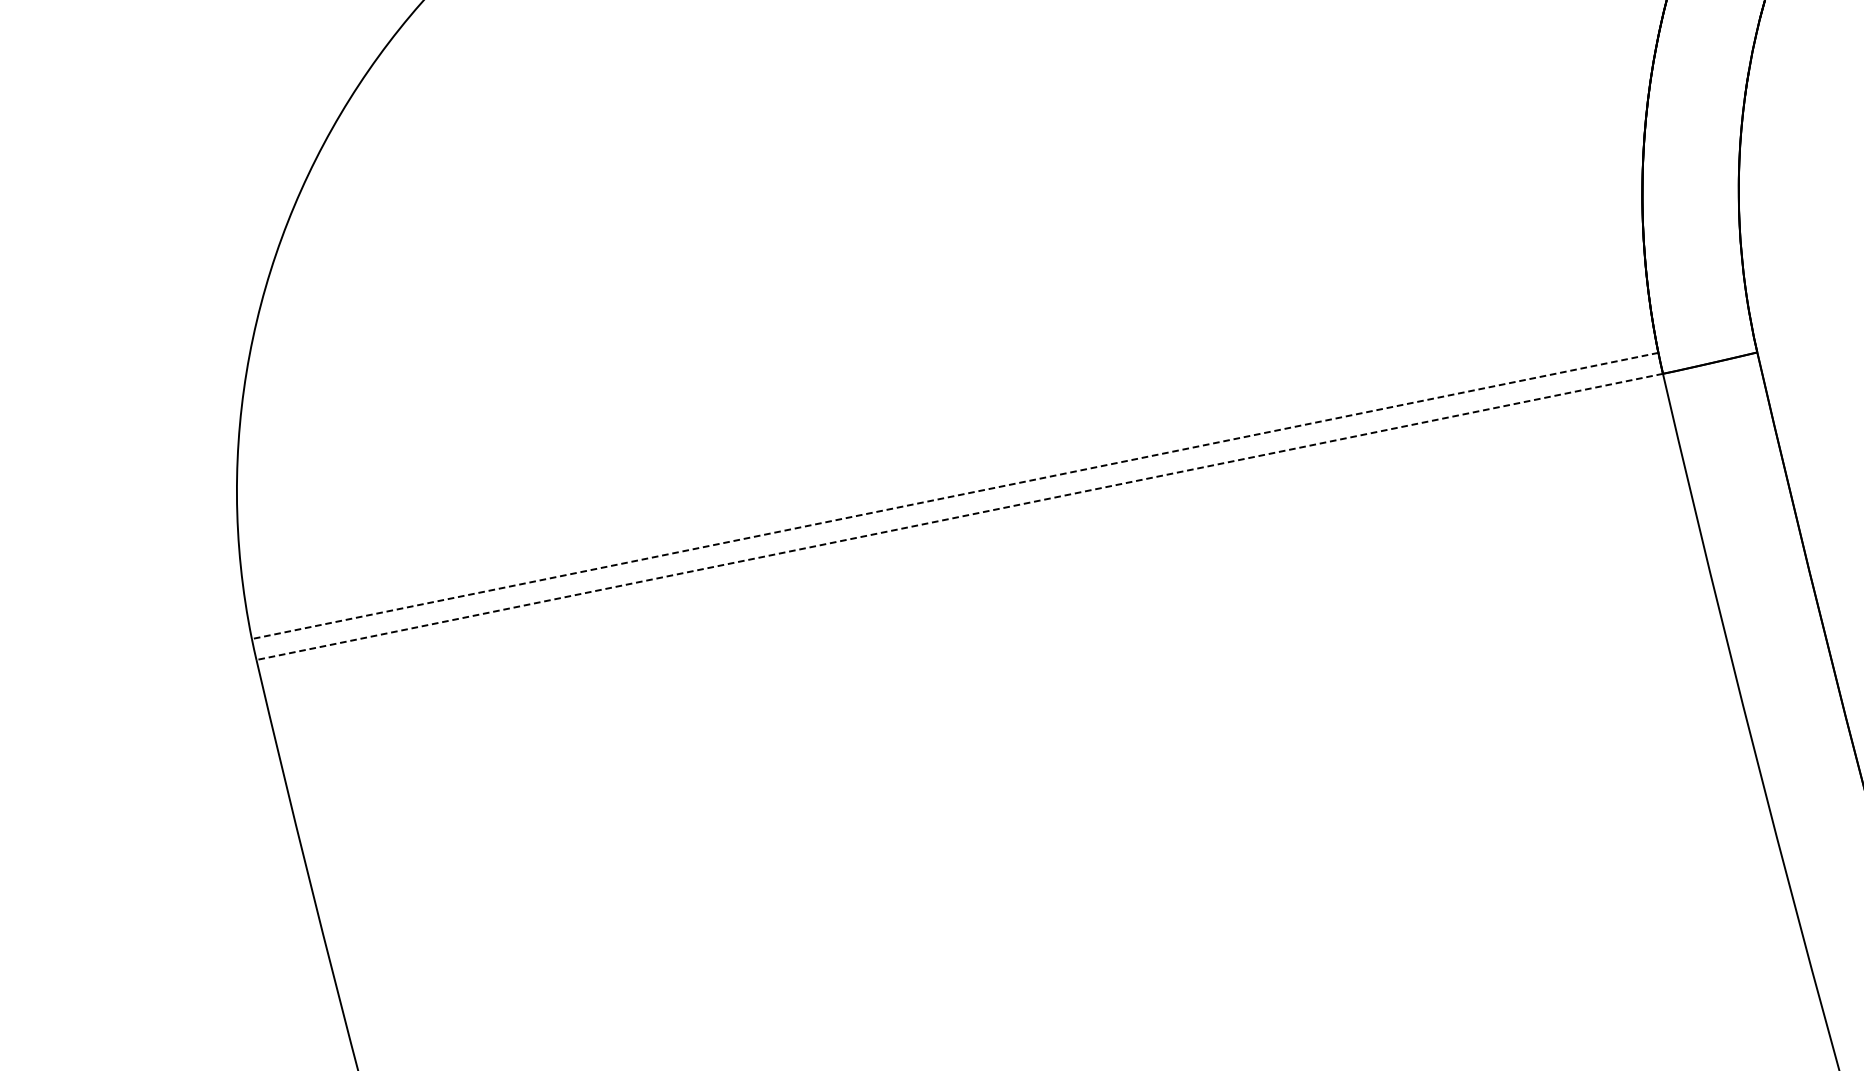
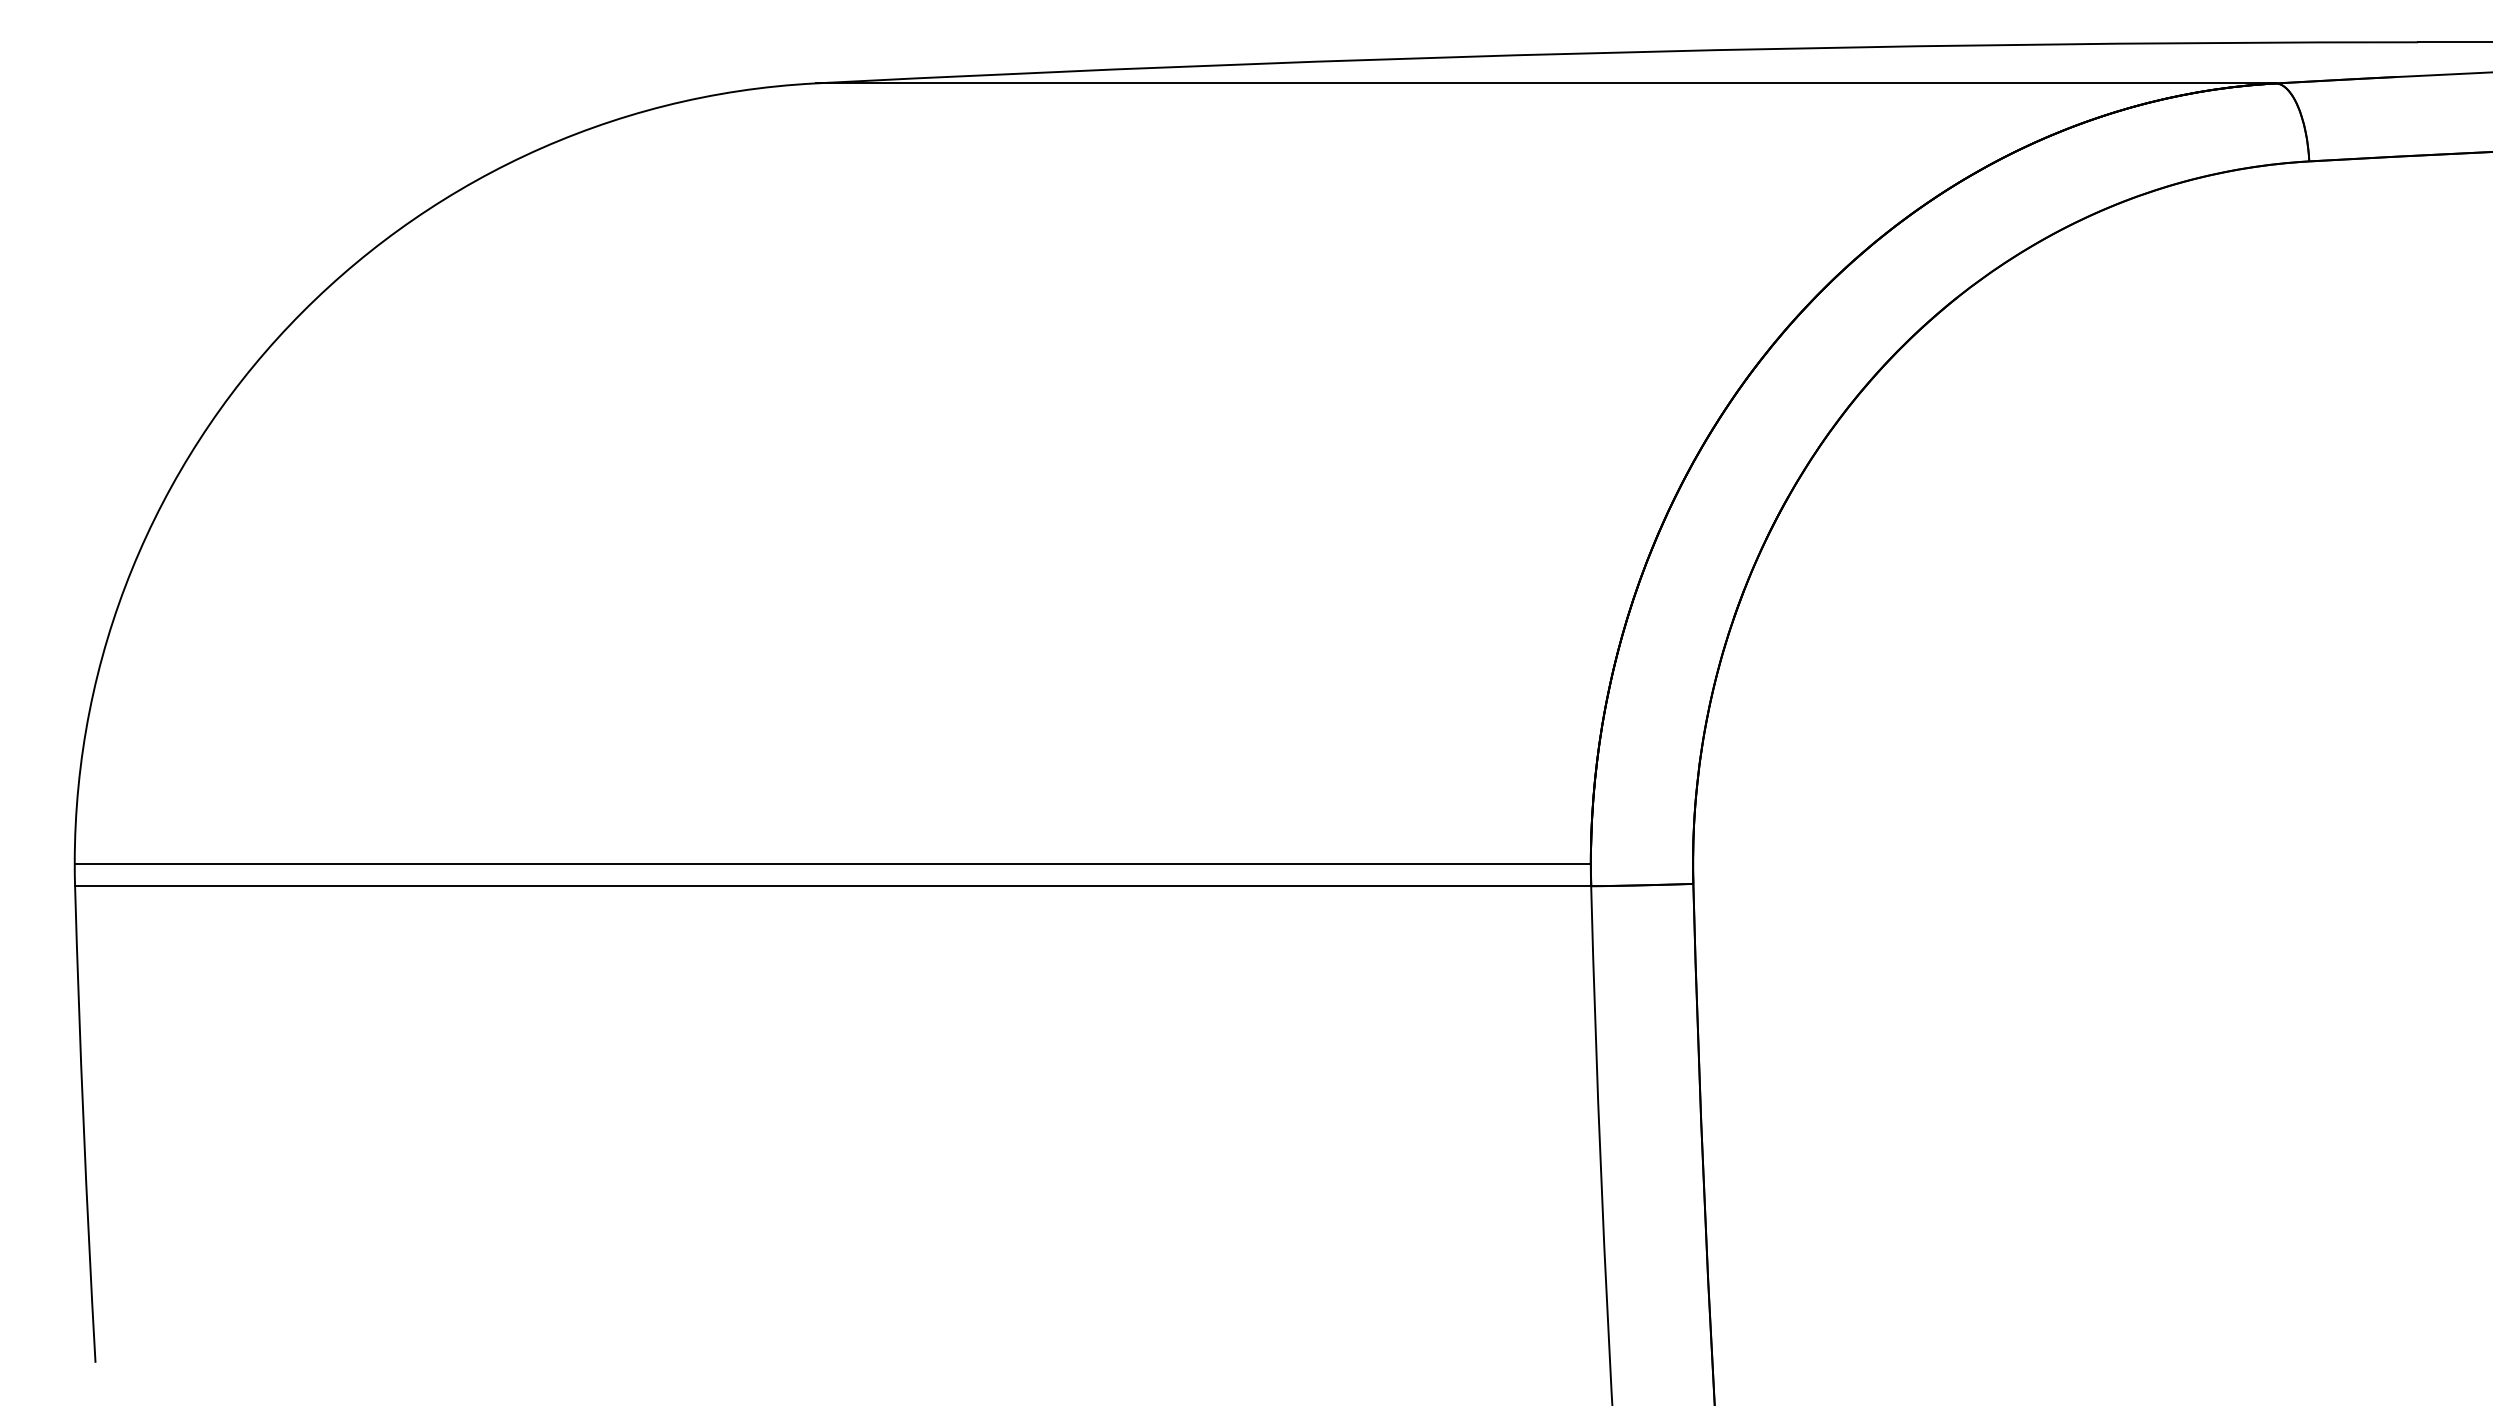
line: (954, 496) -> (832, 863), dashed -> solid
line: (959, 517) -> (832, 886), dashed -> solid

